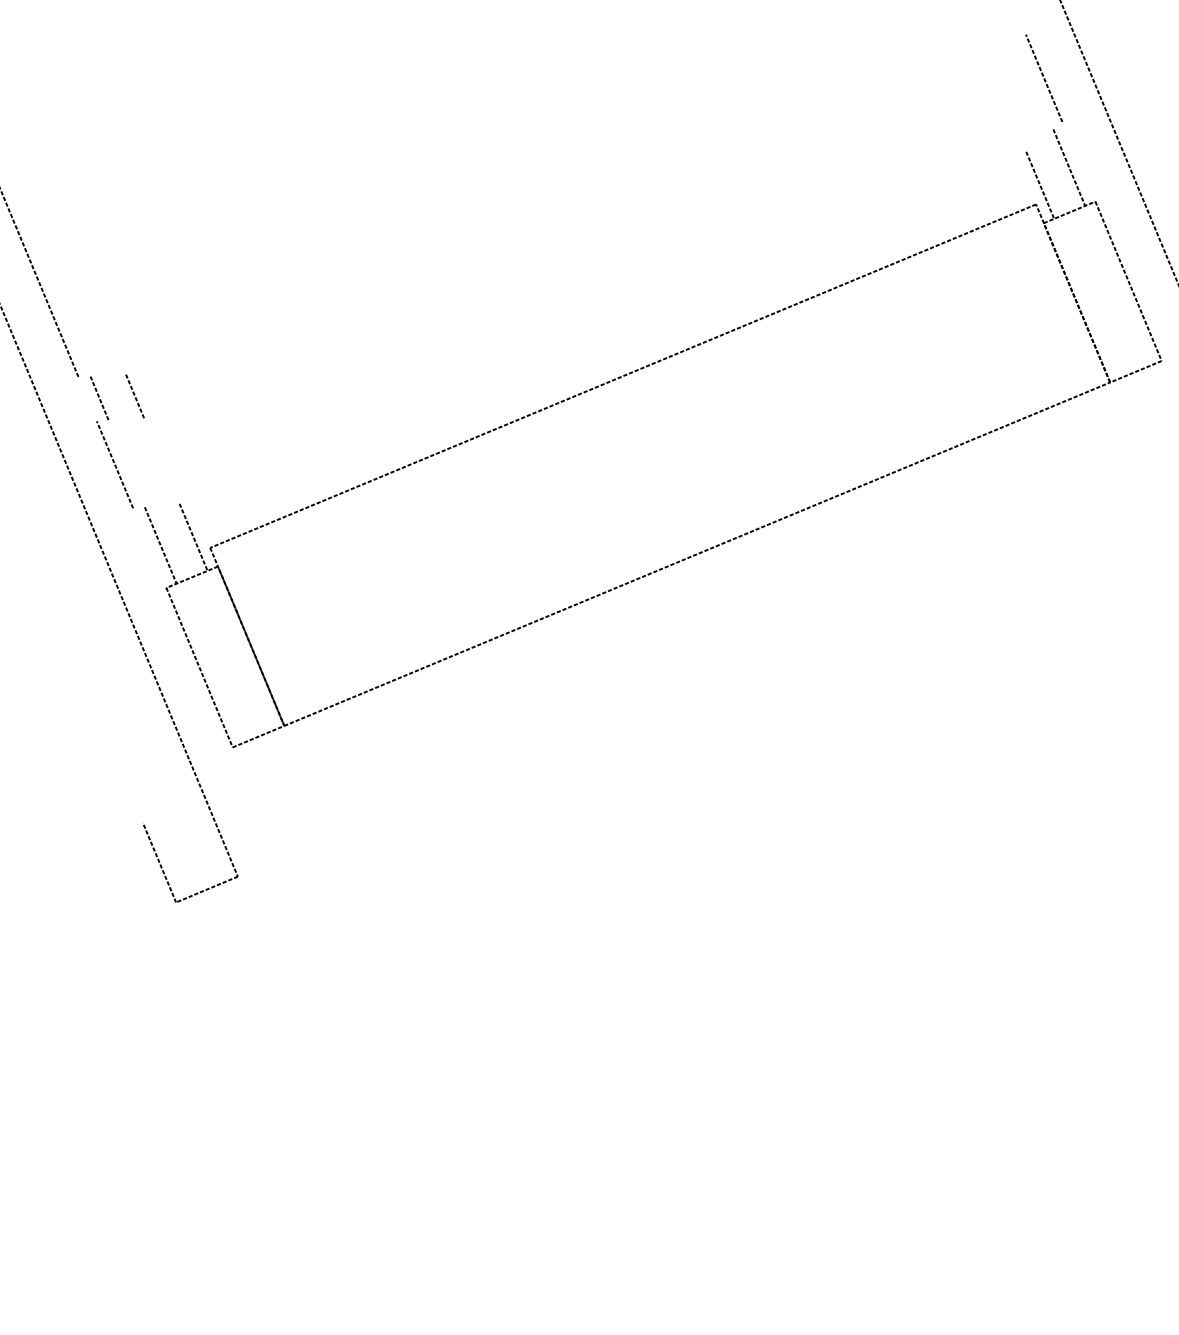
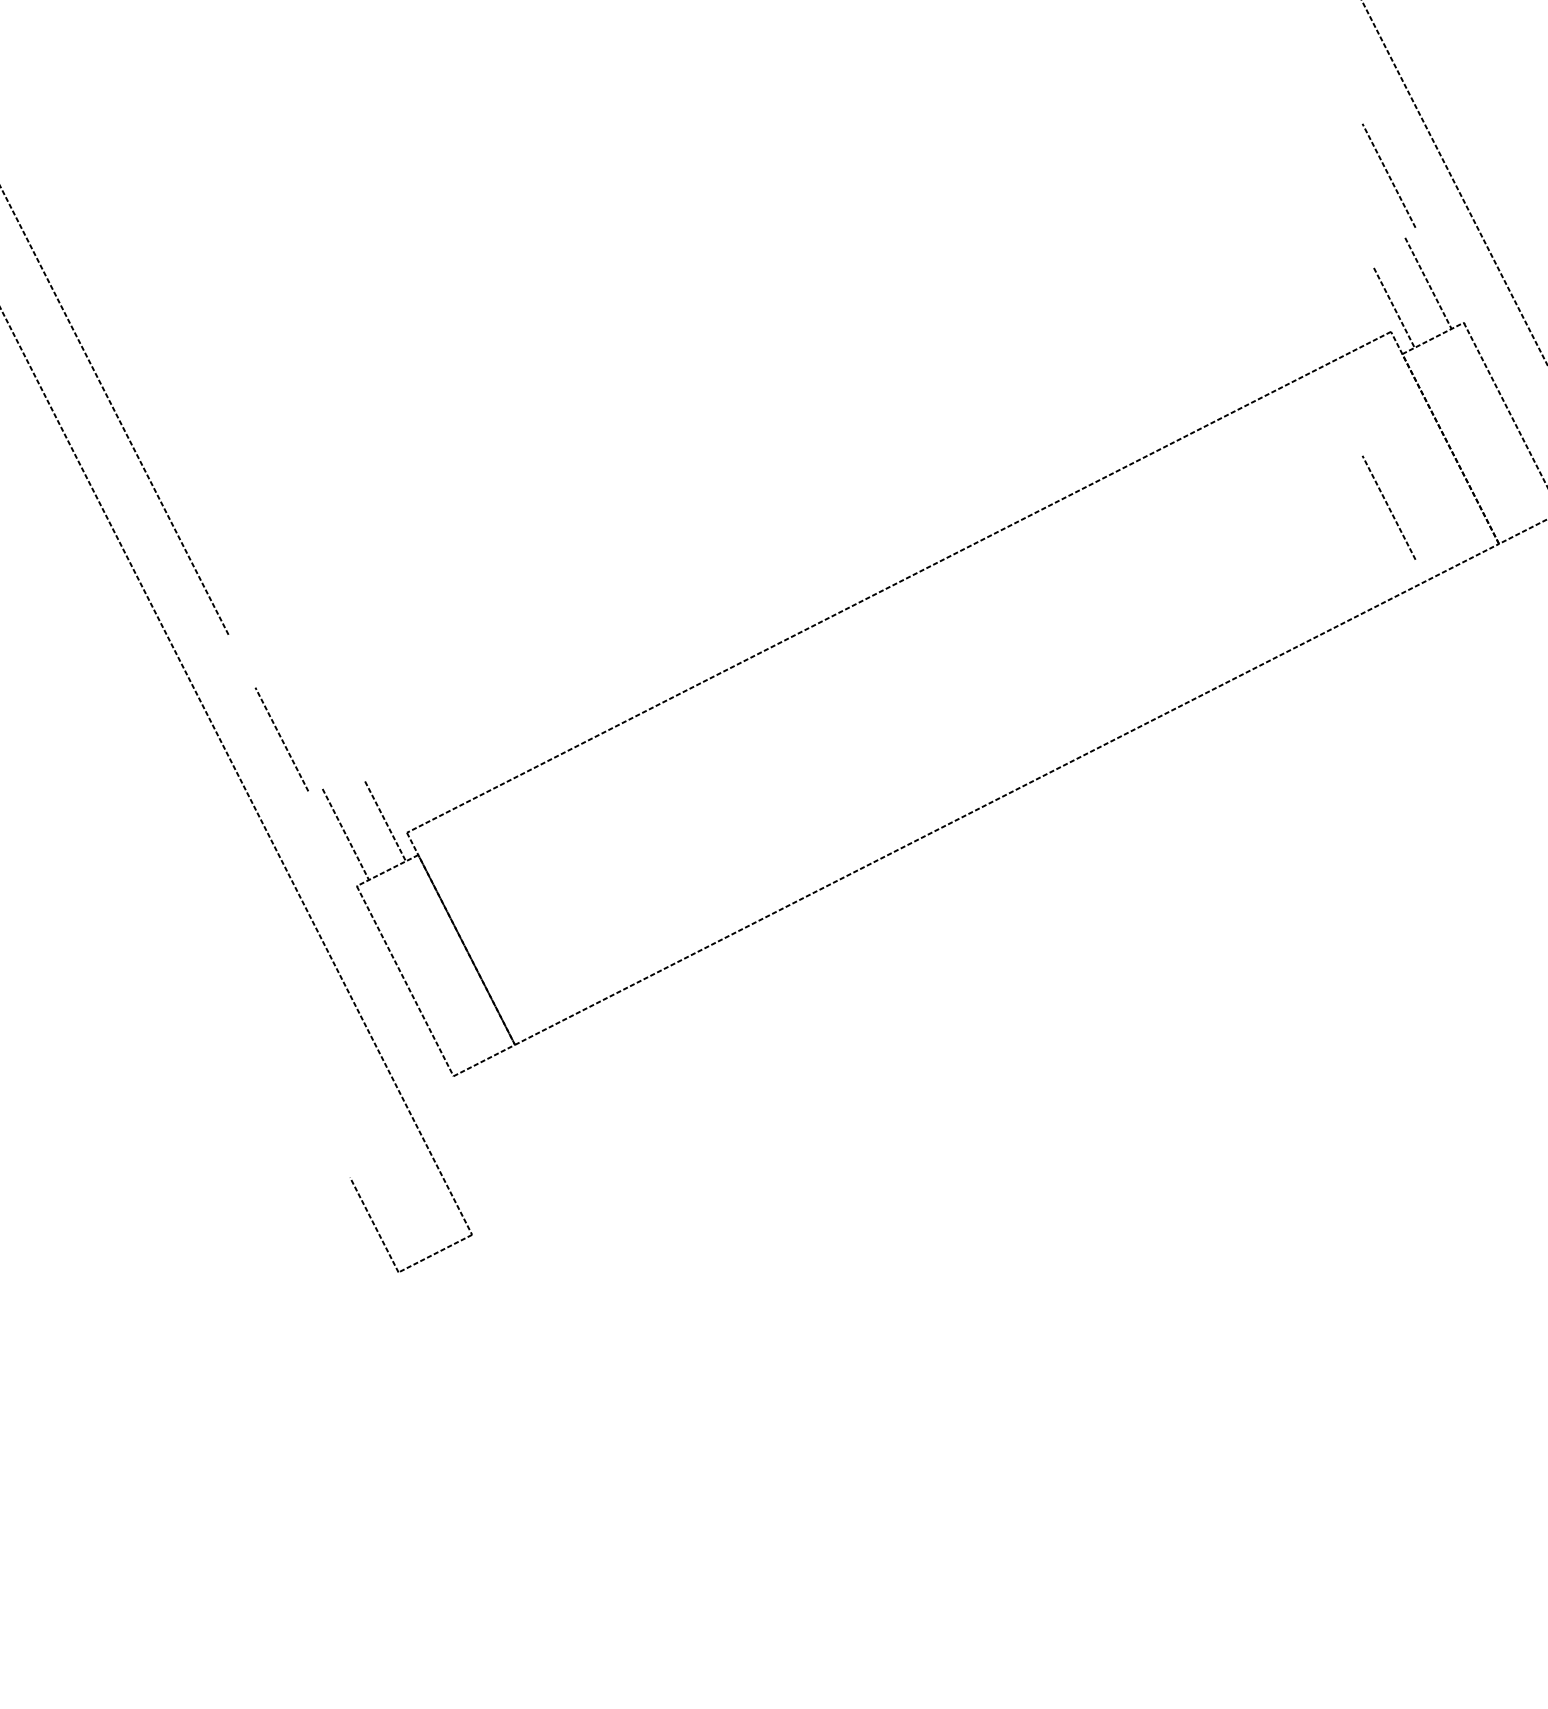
line: (1023, 346) -> (1389, 507), added
line: (134, 396) -> (299, 653), removed
line: (99, 398) -> (256, 659), removed

